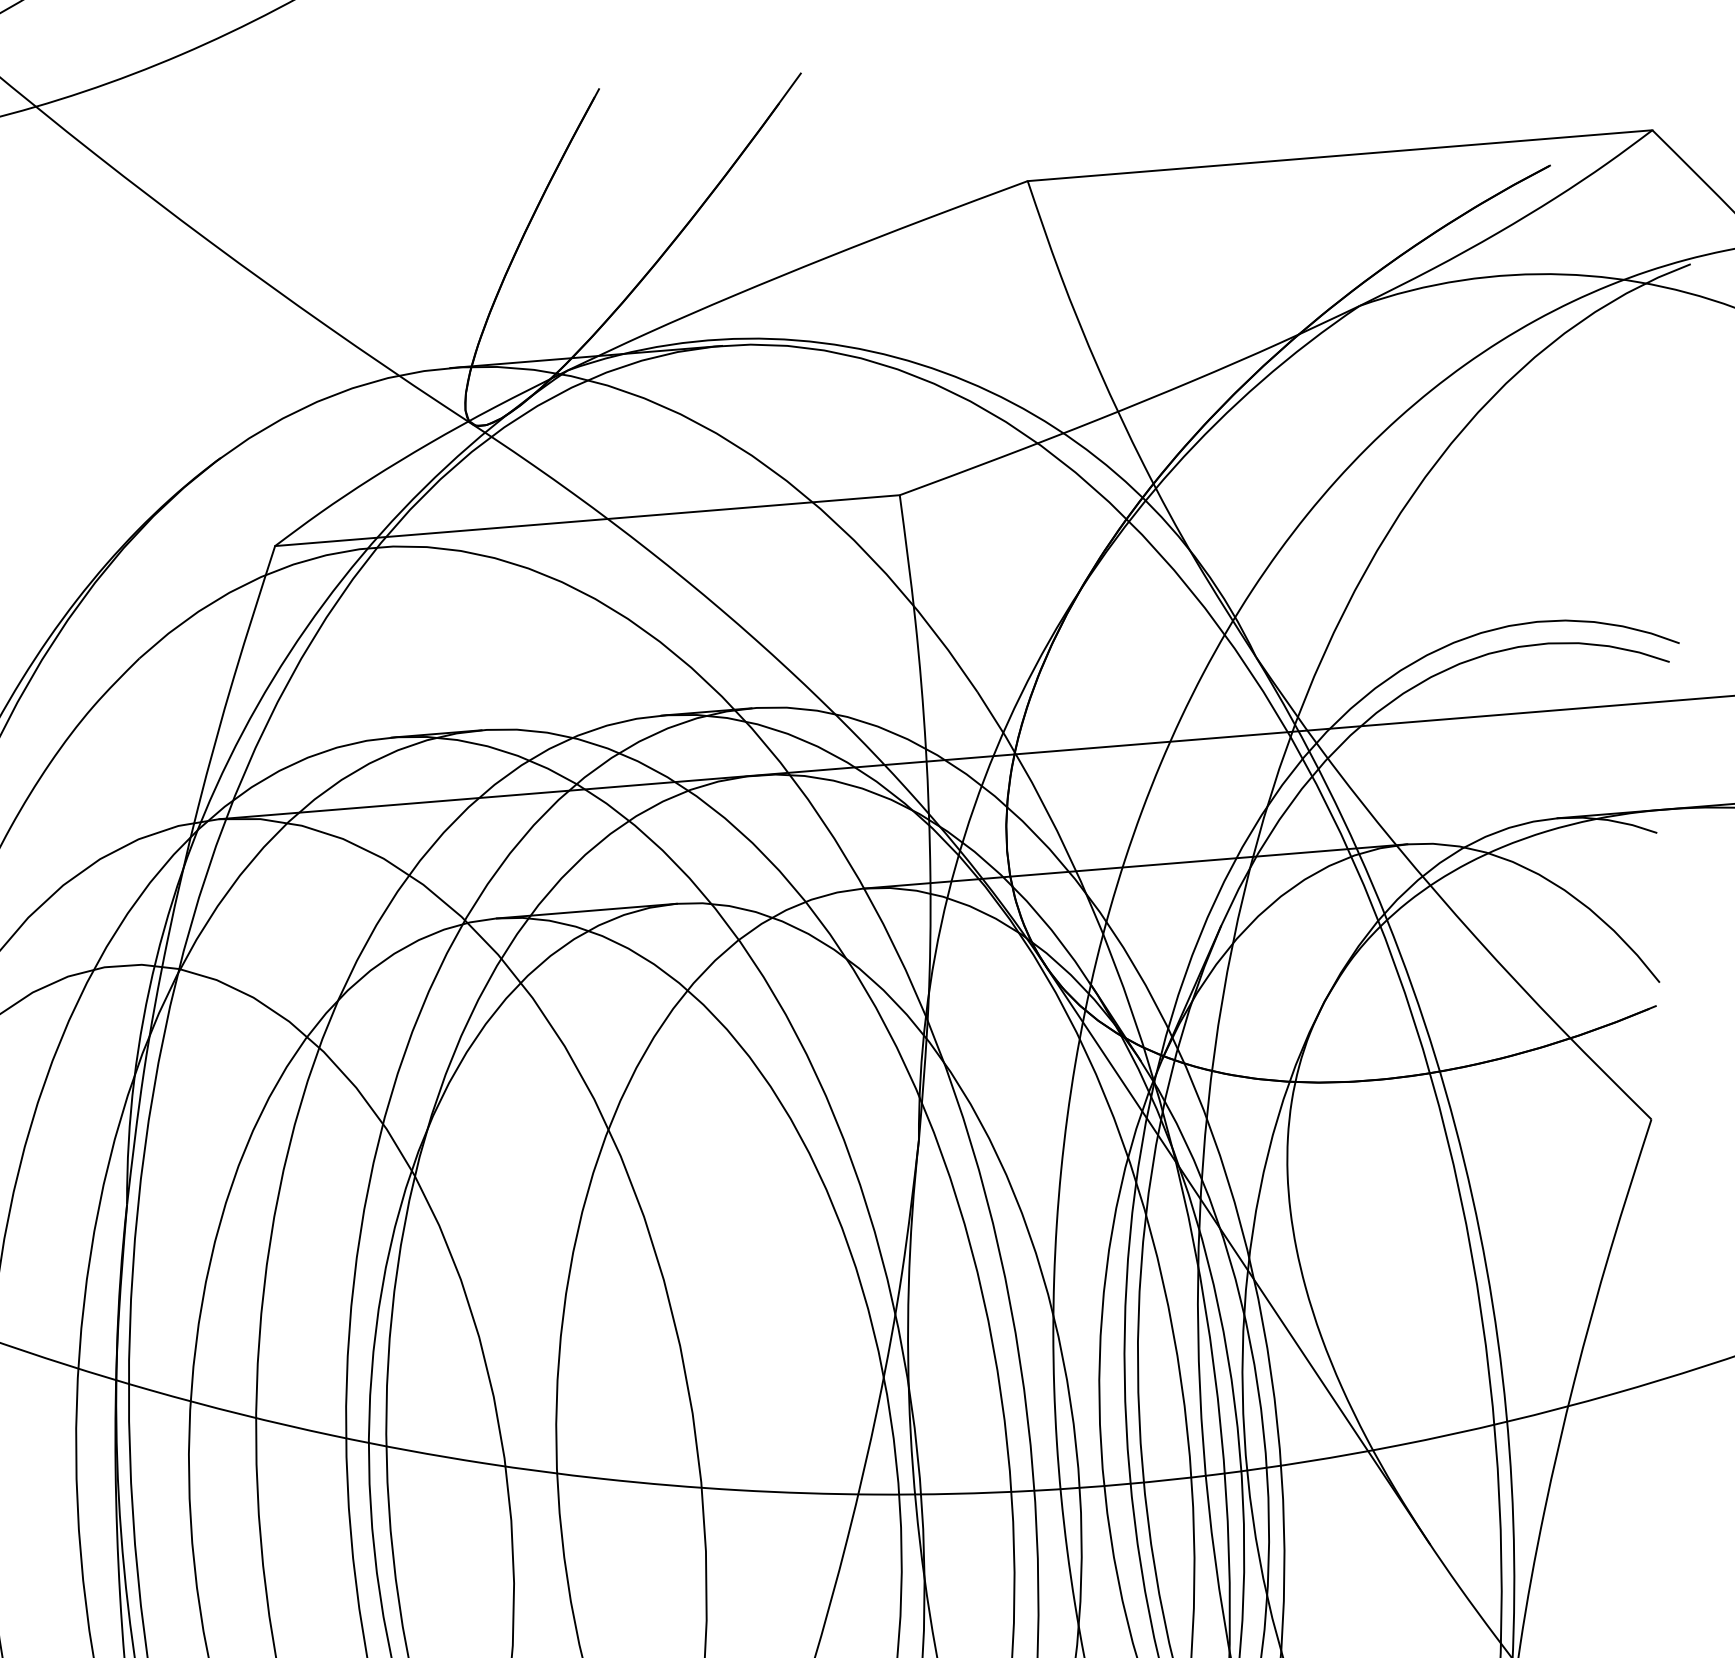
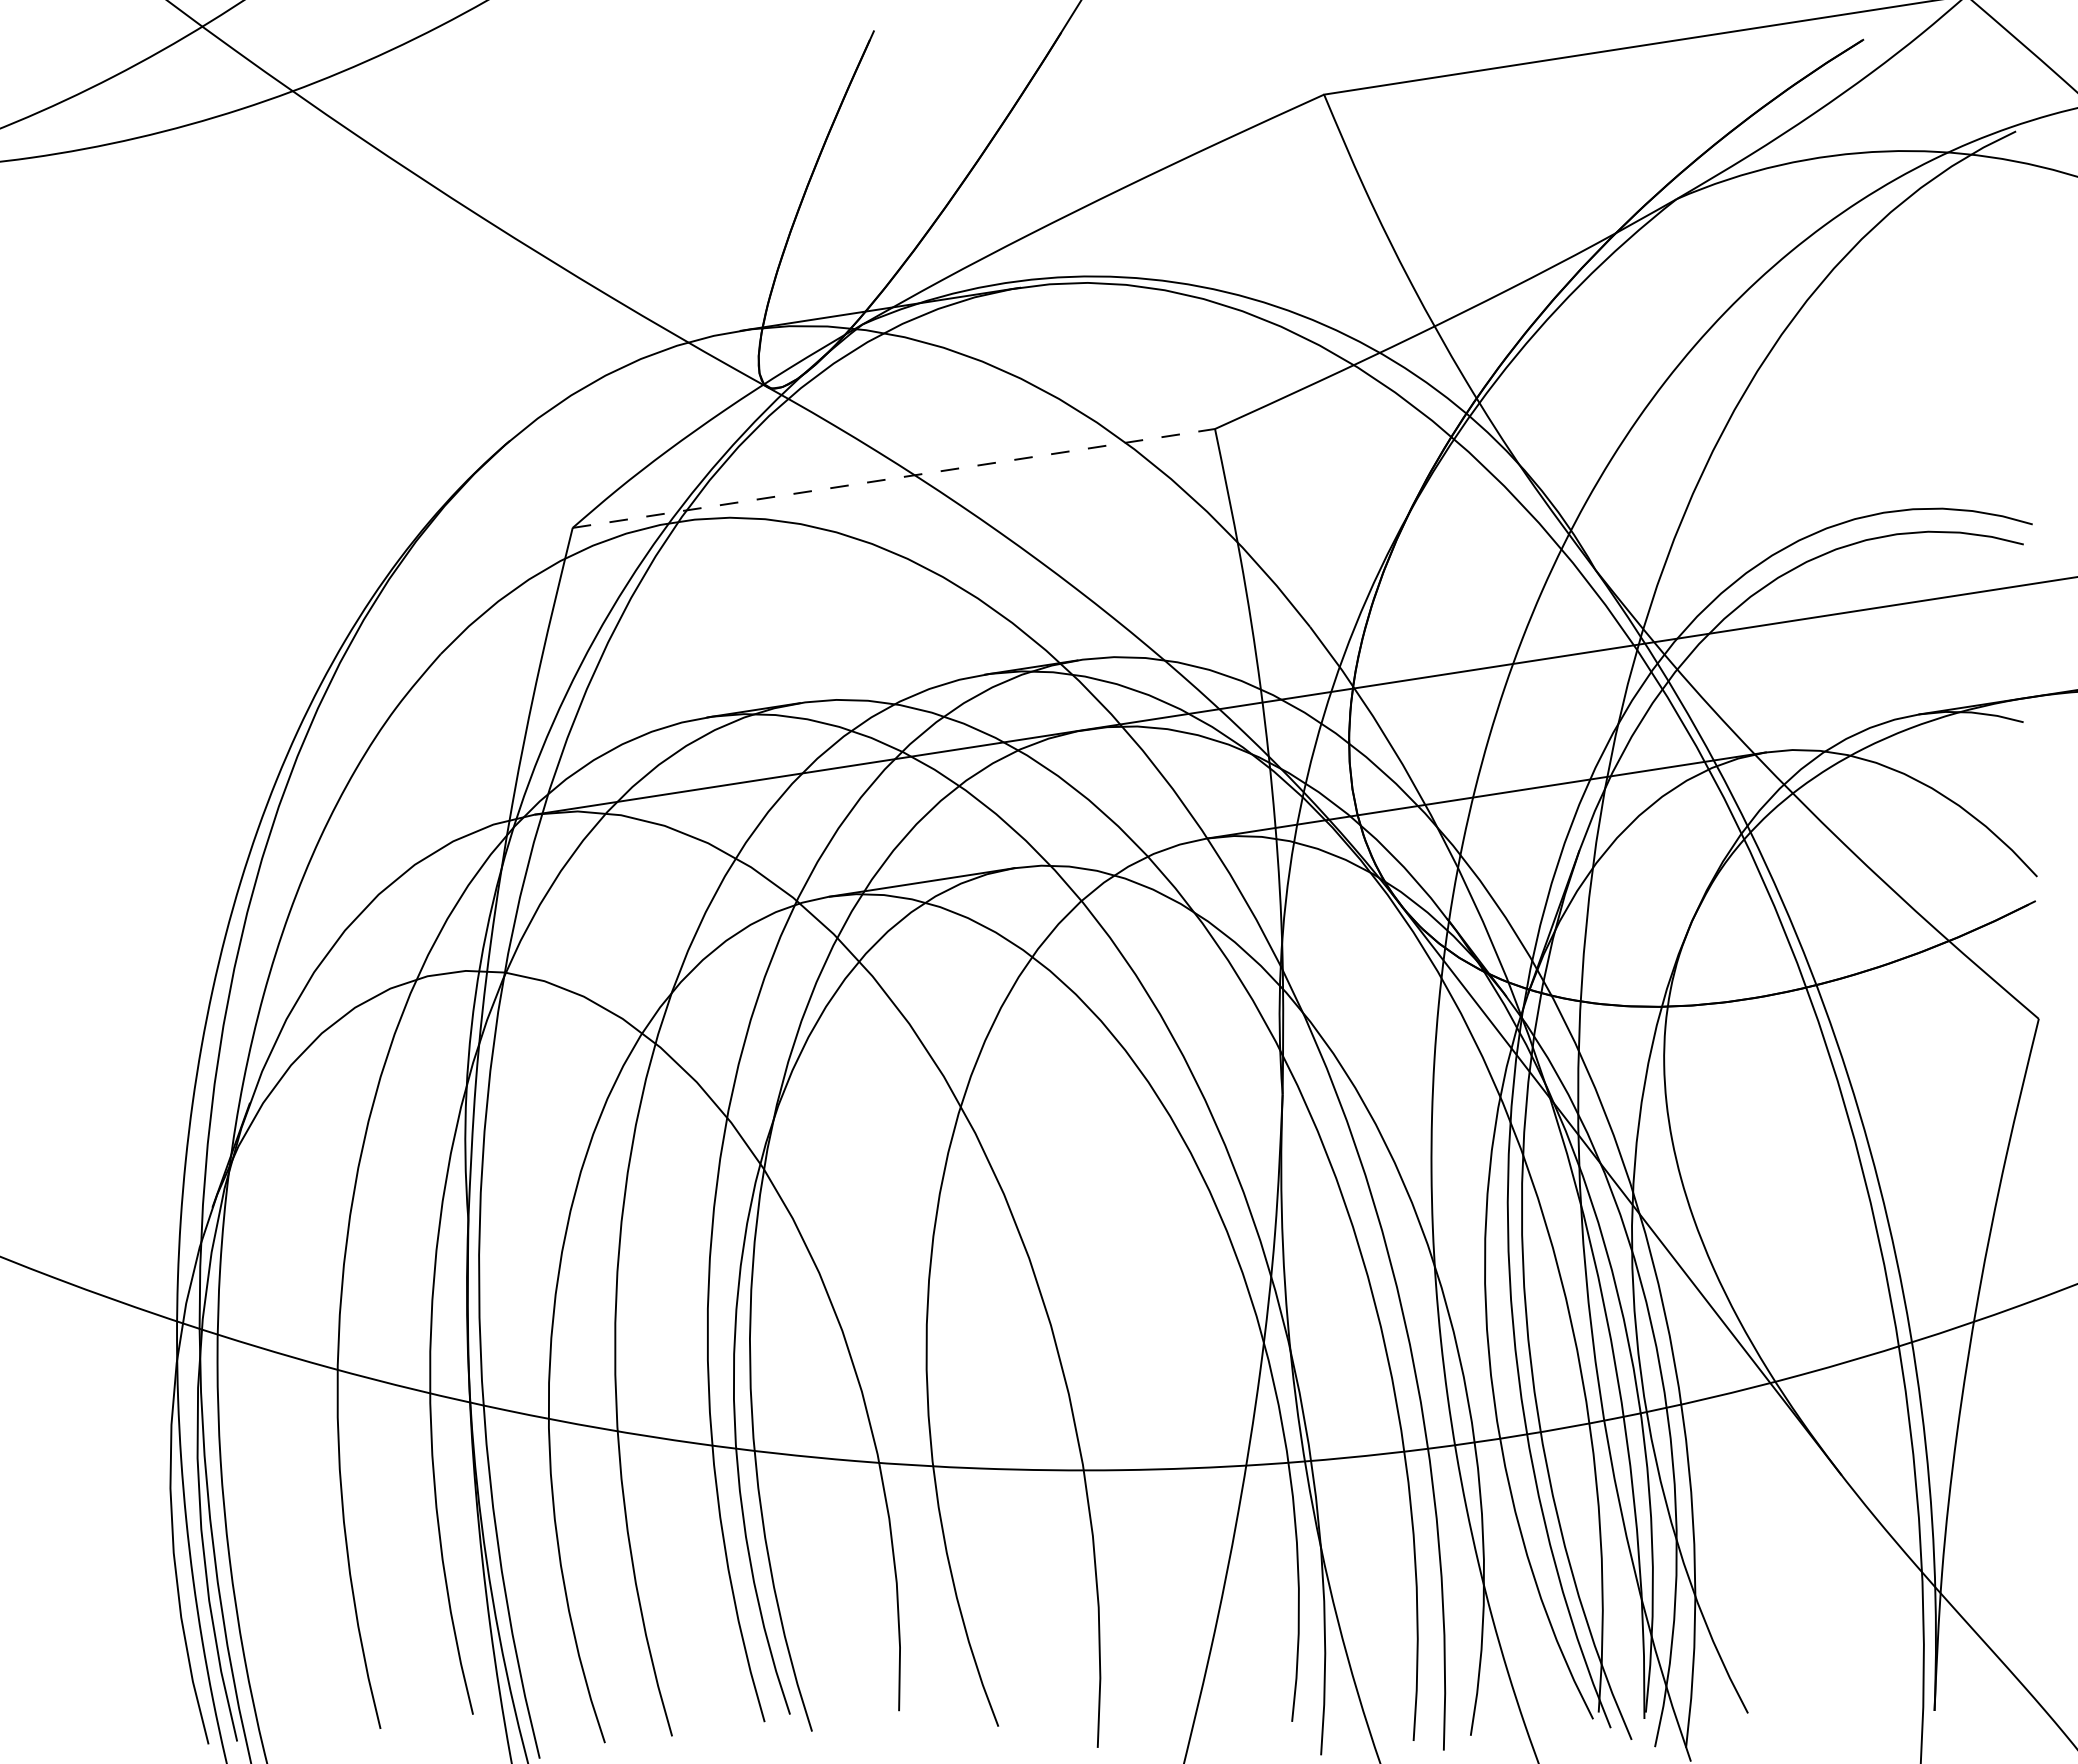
line: (587, 520) -> (893, 478), solid -> dashed

